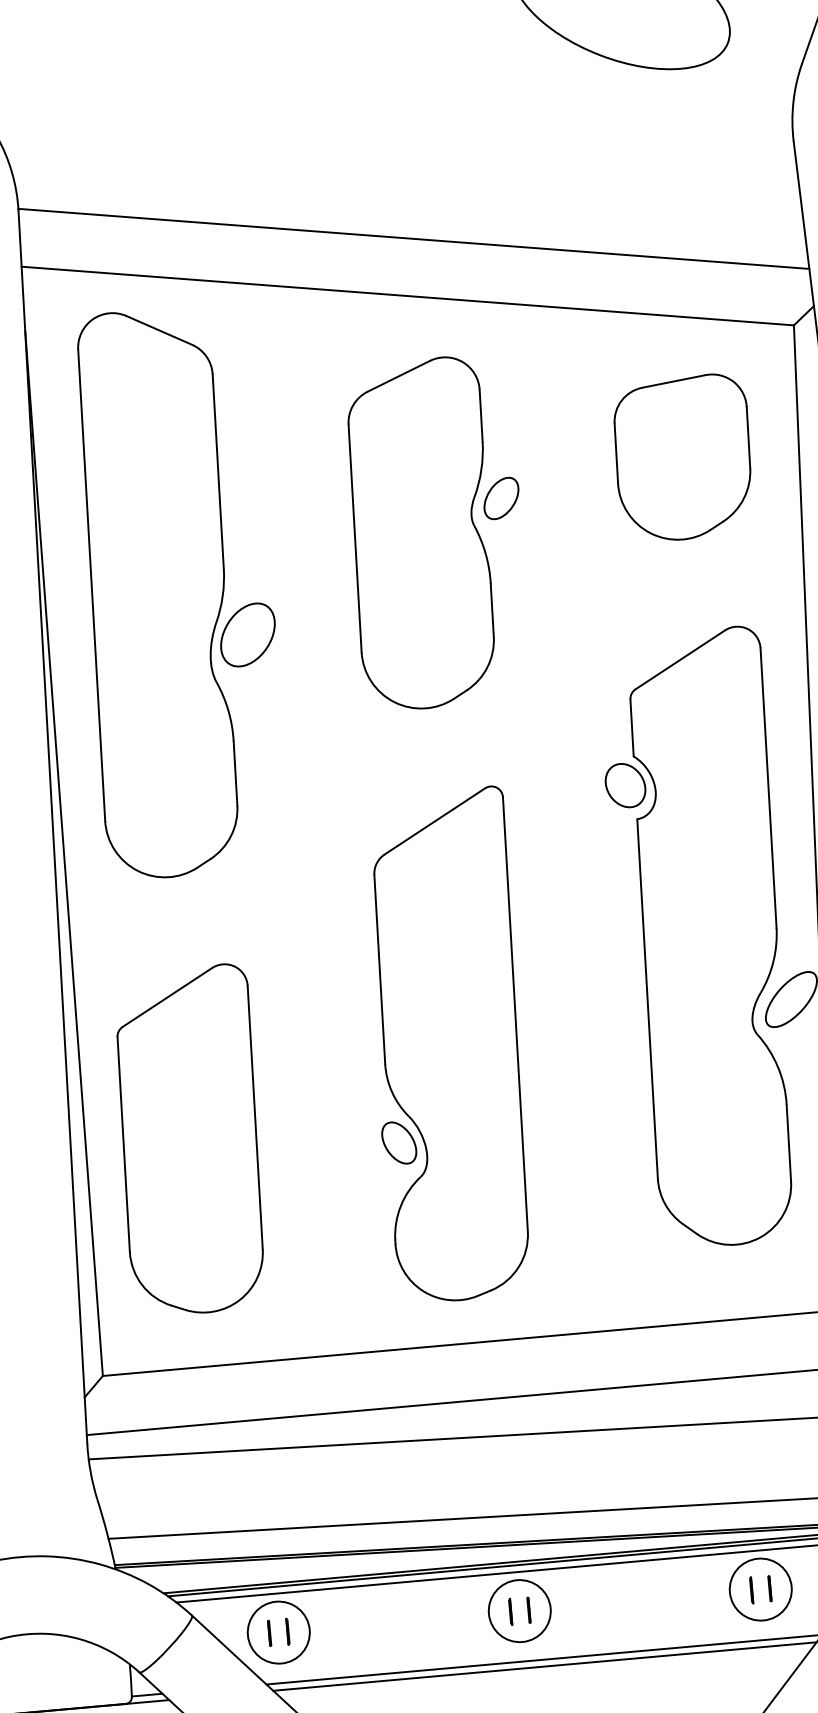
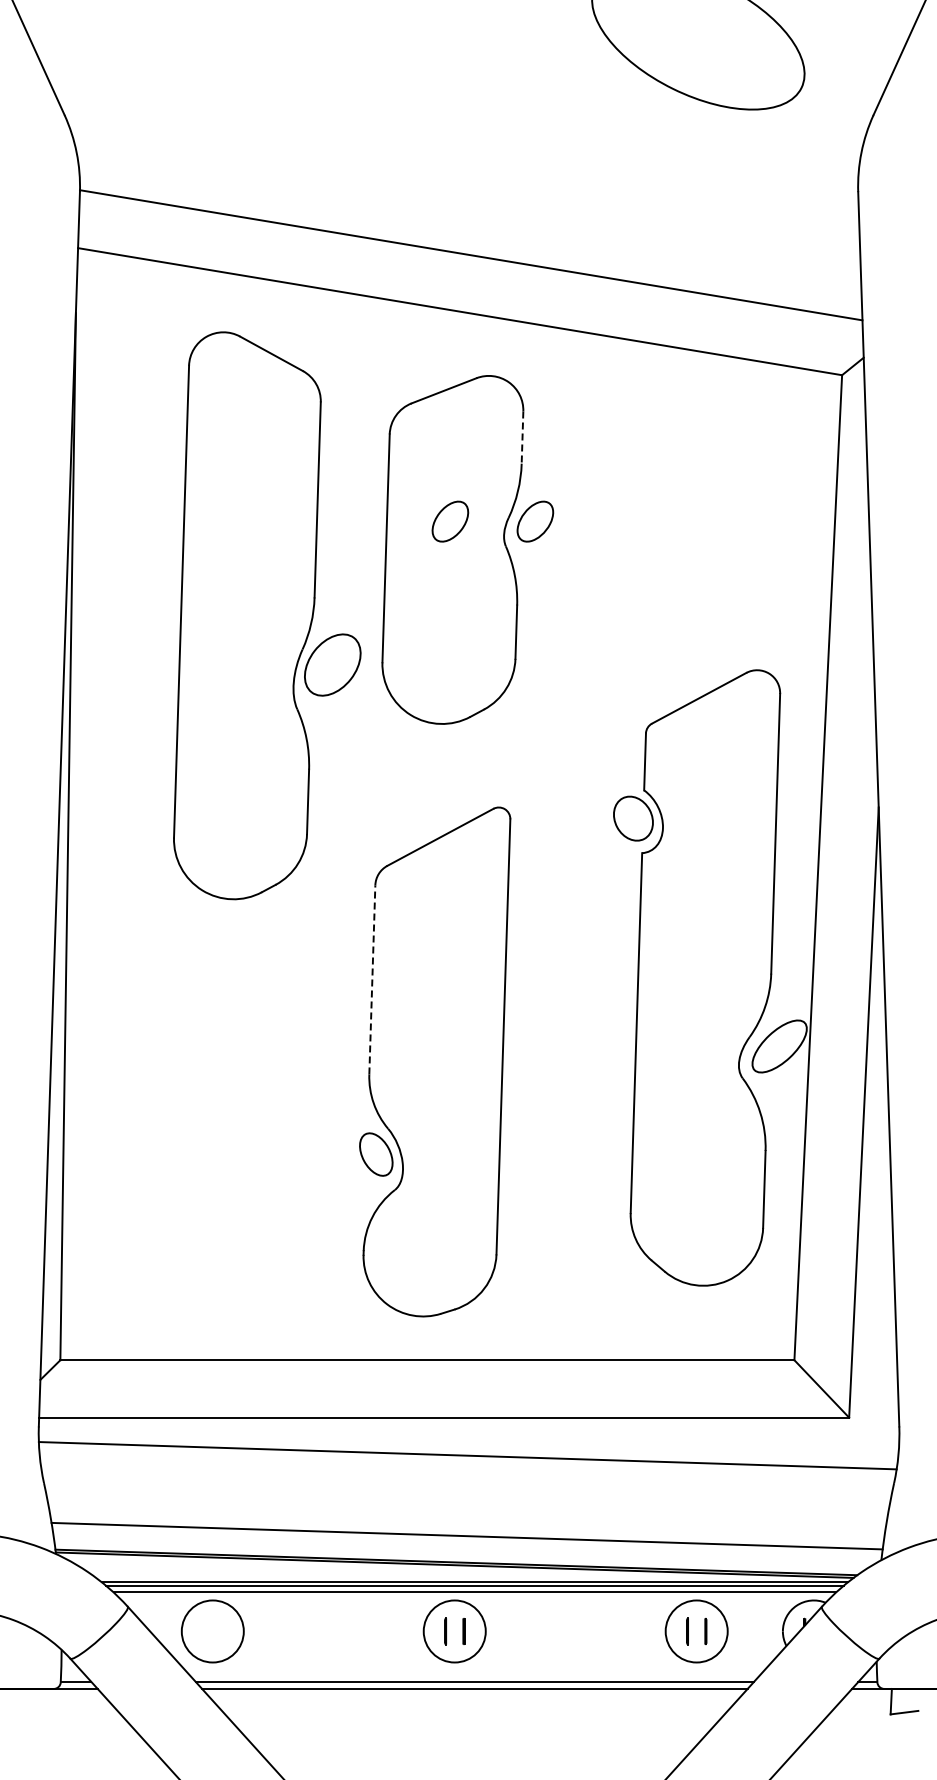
line: (481, 416) -> (522, 438), solid -> dashed
part: (682, 458) -> (719, 497), removed
part: (416, 505) -> (450, 521), added
part: (178, 591) -> (267, 615), moved
line: (379, 969) -> (372, 979), solid -> dashed
part: (190, 1140) -> (168, 1133), removed
line: (287, 1631) -> (221, 1631), removed
line: (269, 1633) -> (203, 1631), removed

